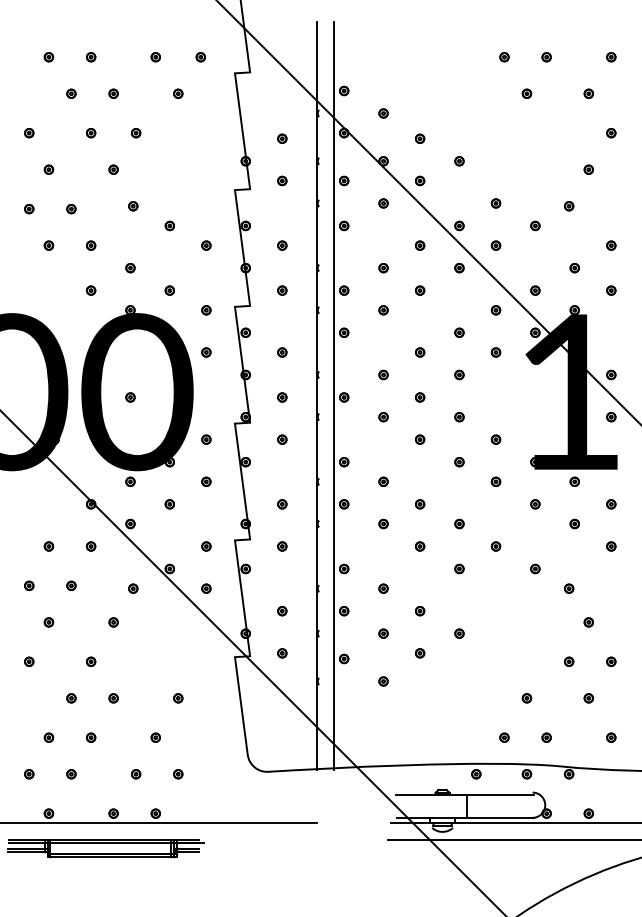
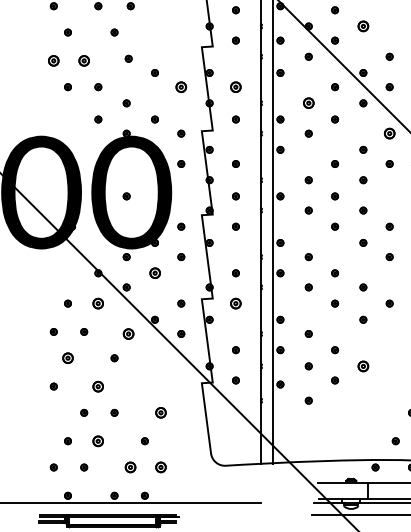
part: (459, 161) -> (363, 26), size x1.6
part: (29, 208) -> (54, 60), size x1.6
part: (71, 208) -> (84, 60), size x1.6
part: (206, 245) -> (181, 87), size x1.6
part: (282, 245) -> (236, 87), size x1.6
part: (383, 268) -> (308, 103), size x1.6
part: (495, 310) -> (389, 133), size x1.6
part: (169, 504) -> (154, 273), size x1.6
part: (91, 546) -> (98, 303), size x1.6
part: (282, 546) -> (236, 303), size x1.6
part: (133, 588) -> (128, 333), size x1.6
part: (48, 622) -> (67, 358), size x1.6
part: (459, 633) -> (363, 366), size x1.6
part: (91, 661) -> (98, 386), size x1.6
part: (178, 698) -> (161, 412), size x1.6
part: (91, 737) -> (98, 441), size x1.6
part: (136, 774) -> (131, 467), size x1.6
part: (178, 774) -> (161, 467), size x1.6

